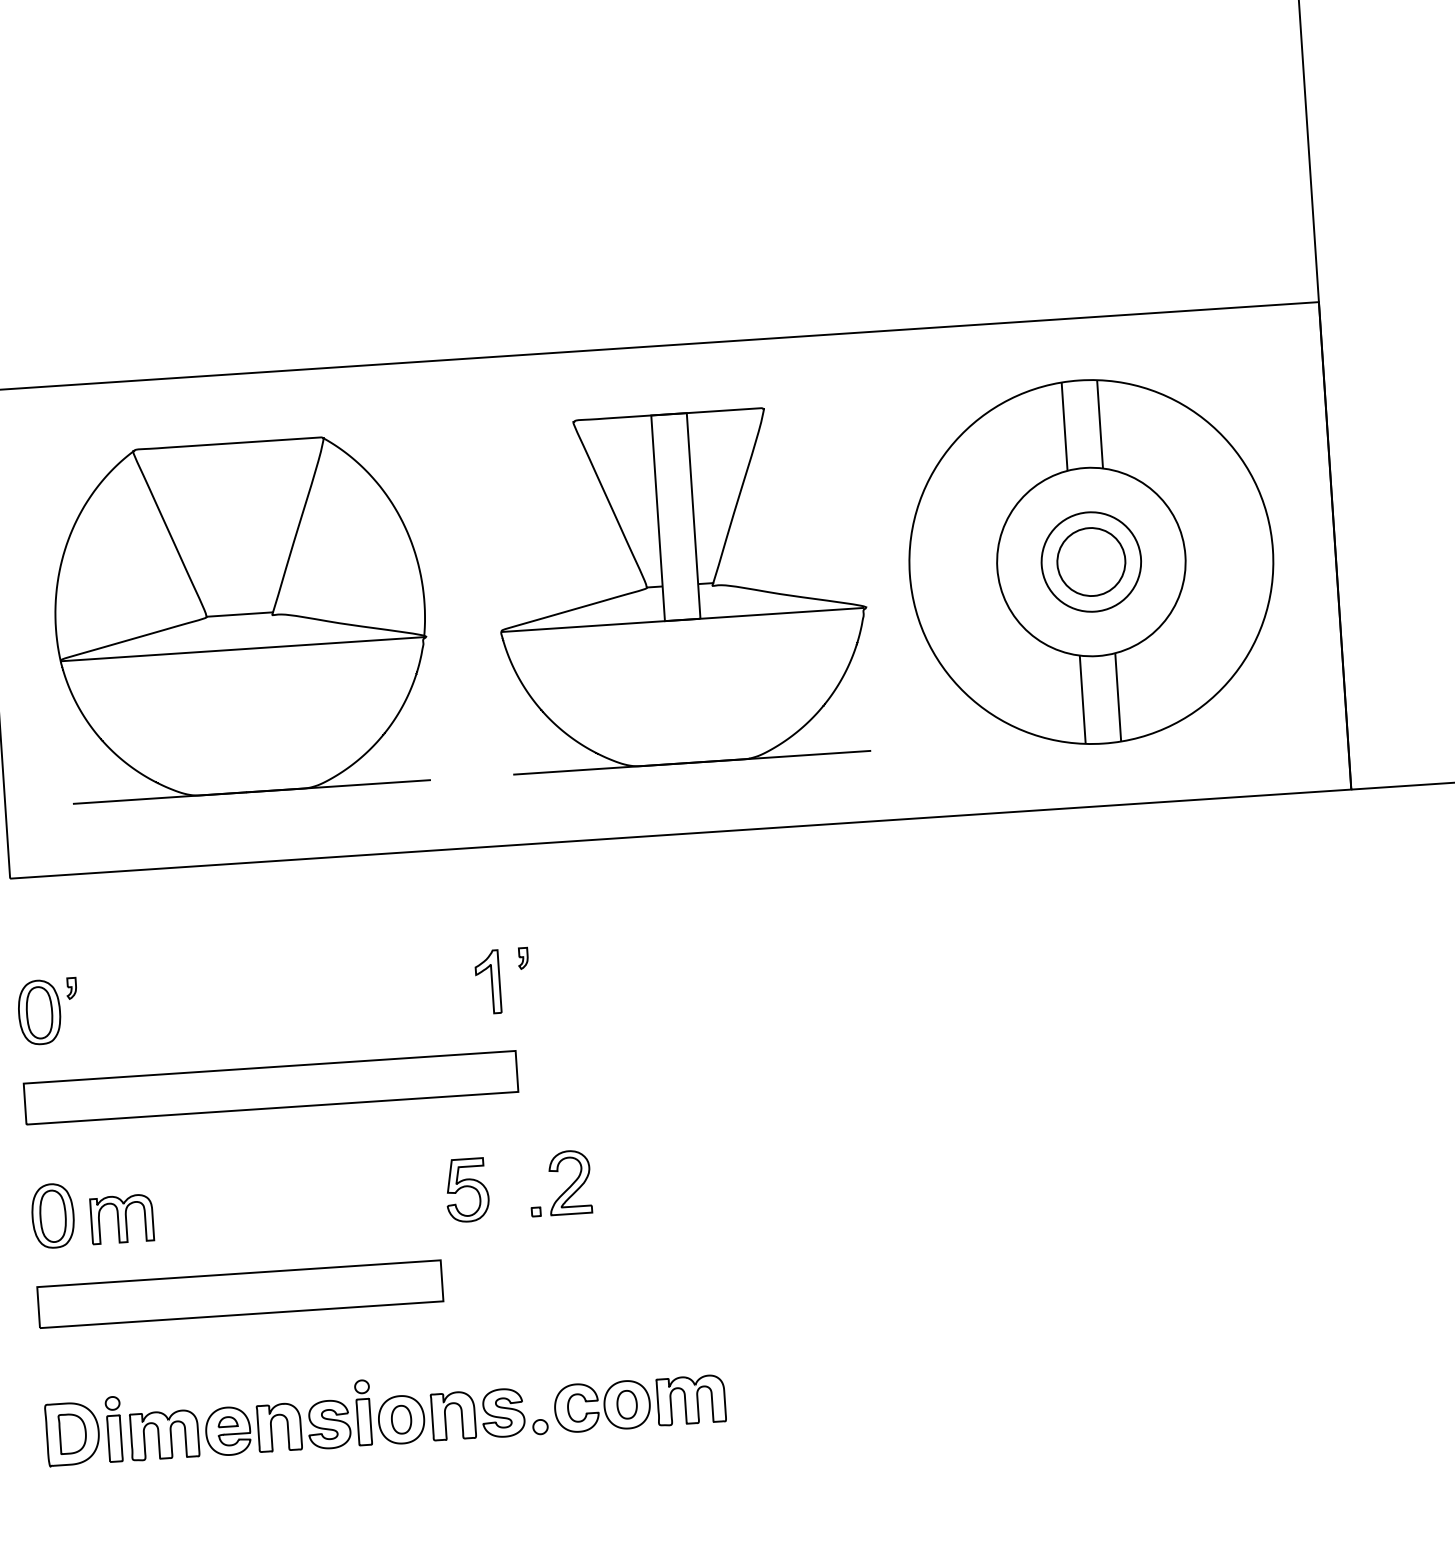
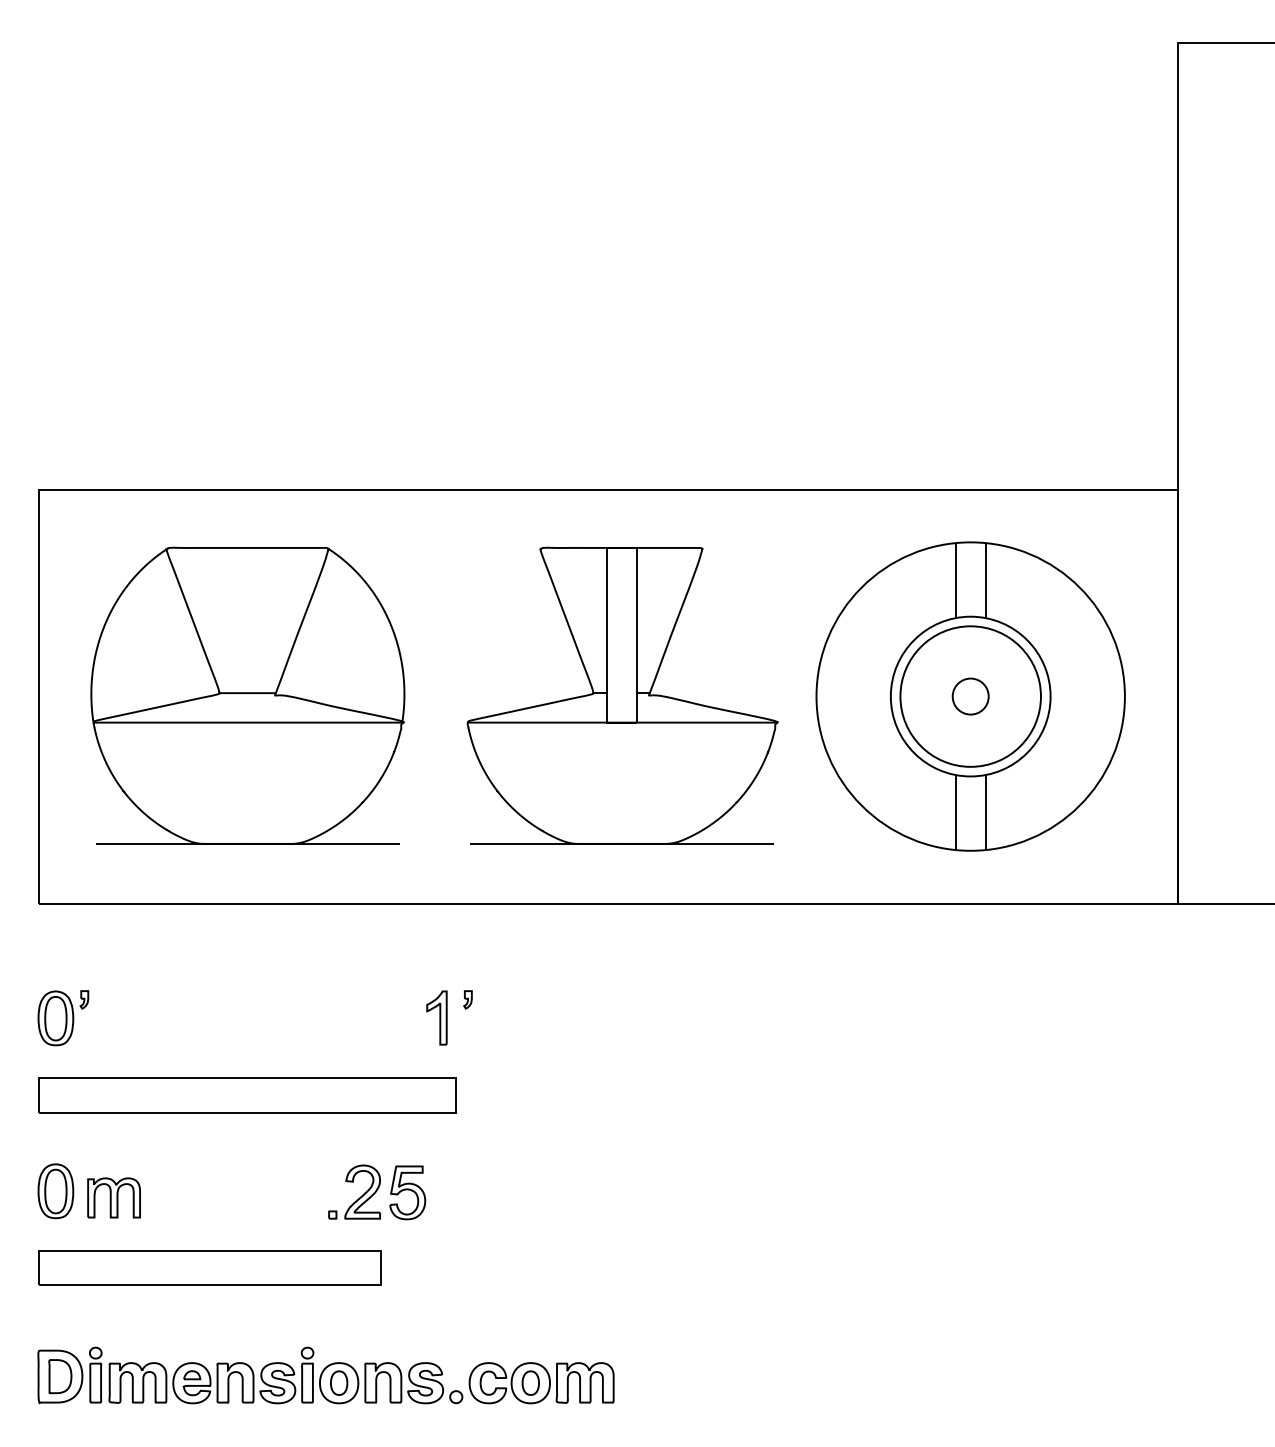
circle: (1091, 561) -> (970, 696), size x0.62
circle: (1091, 561) -> (970, 696), size x1.67
part: (567, 1187) -> (360, 1196), moved

